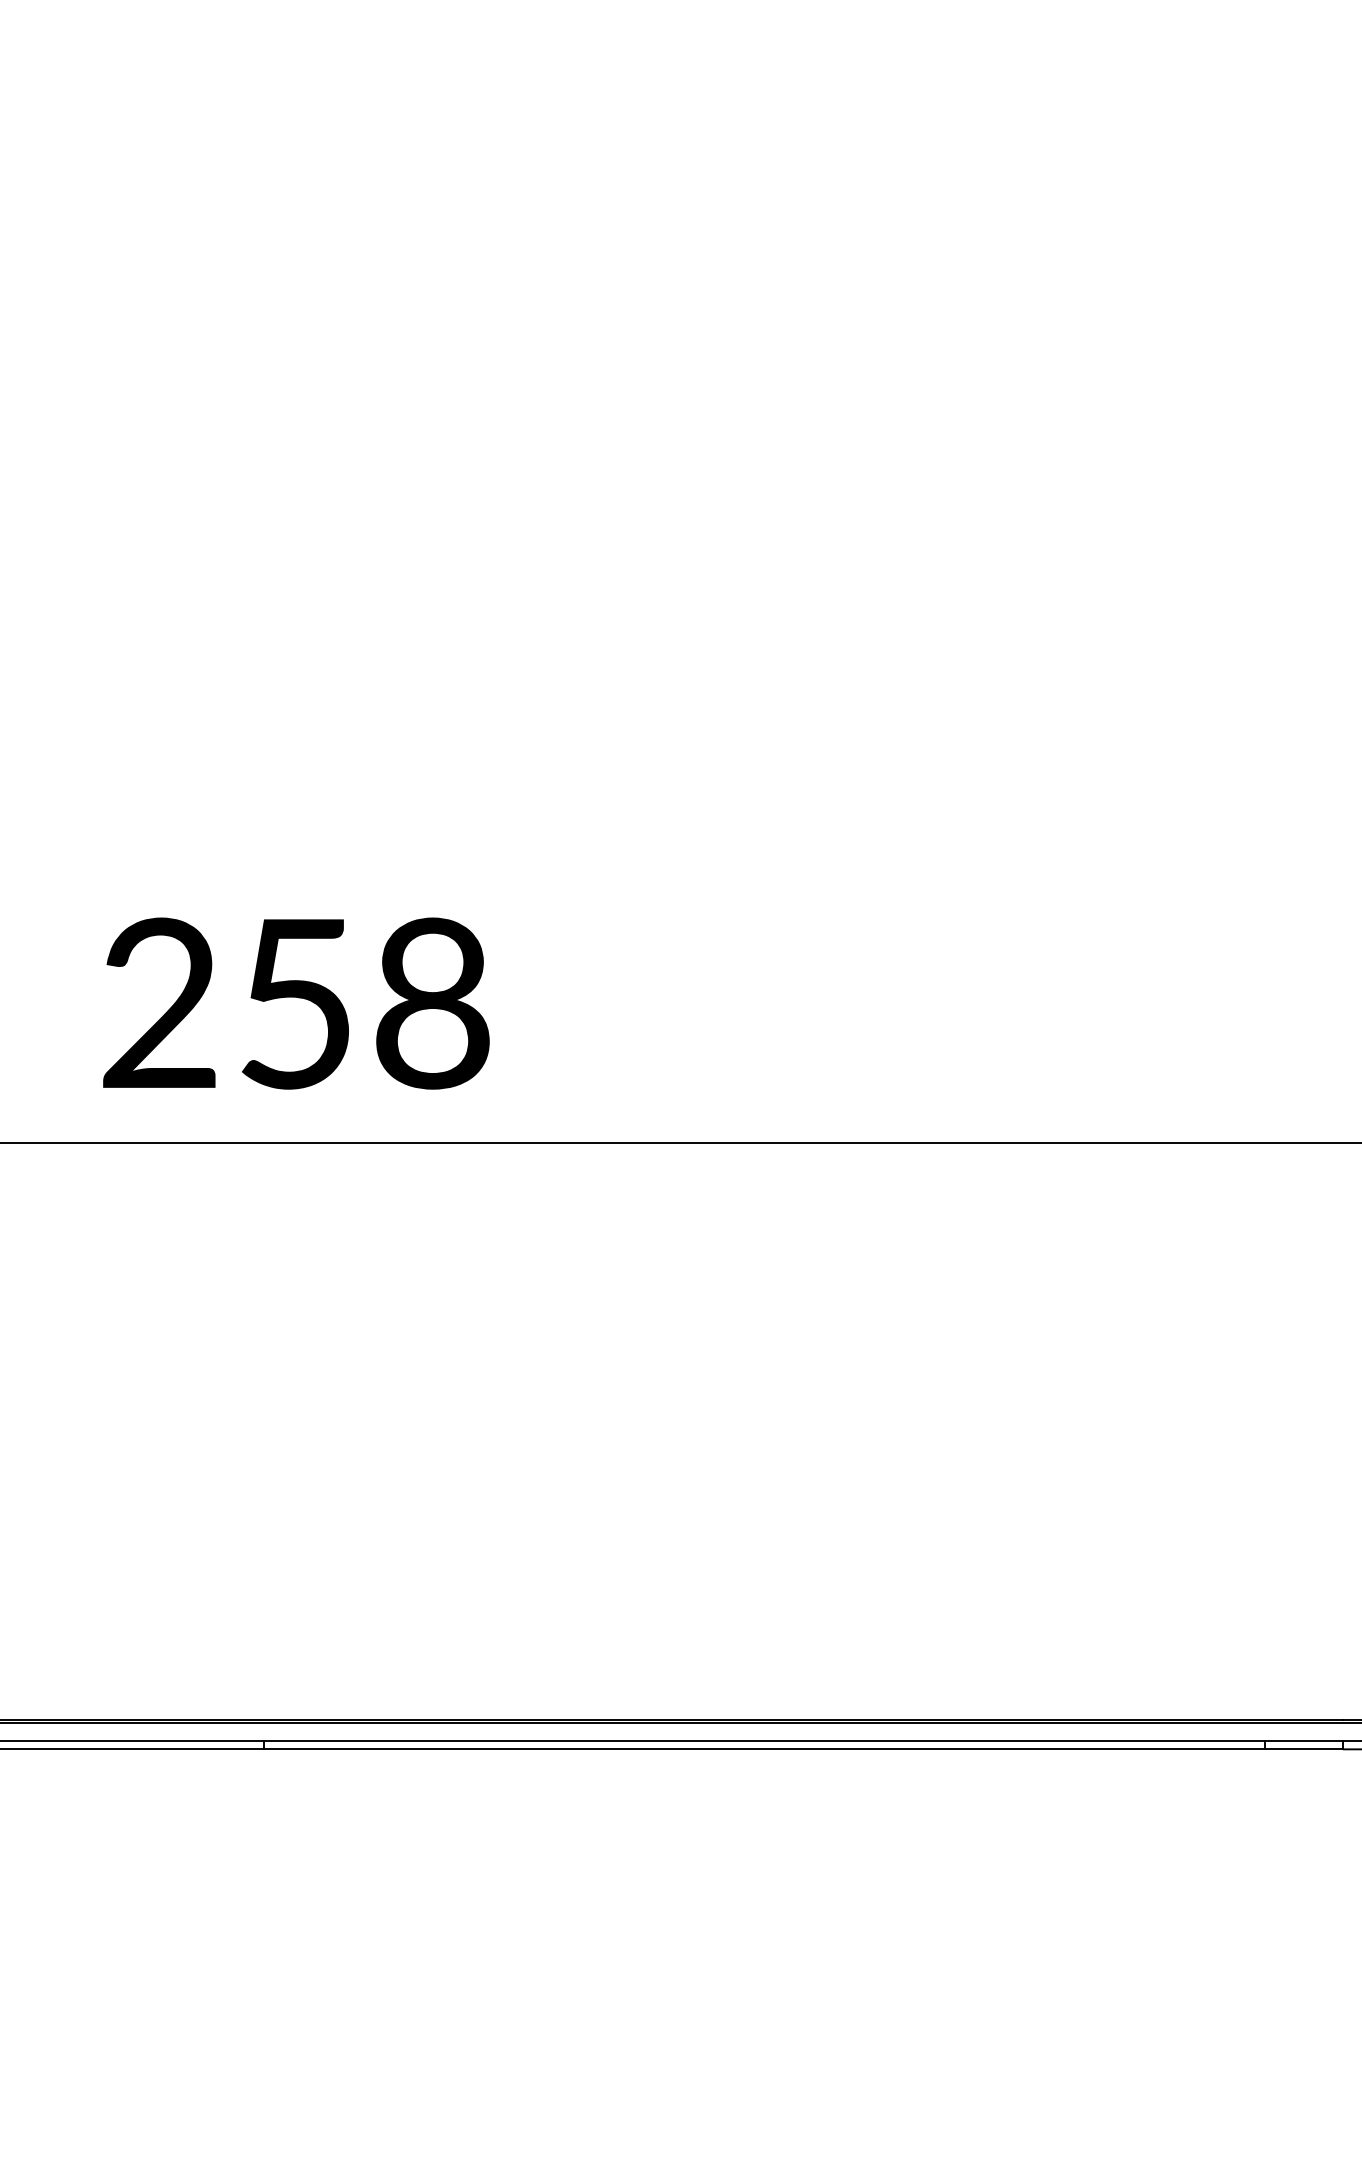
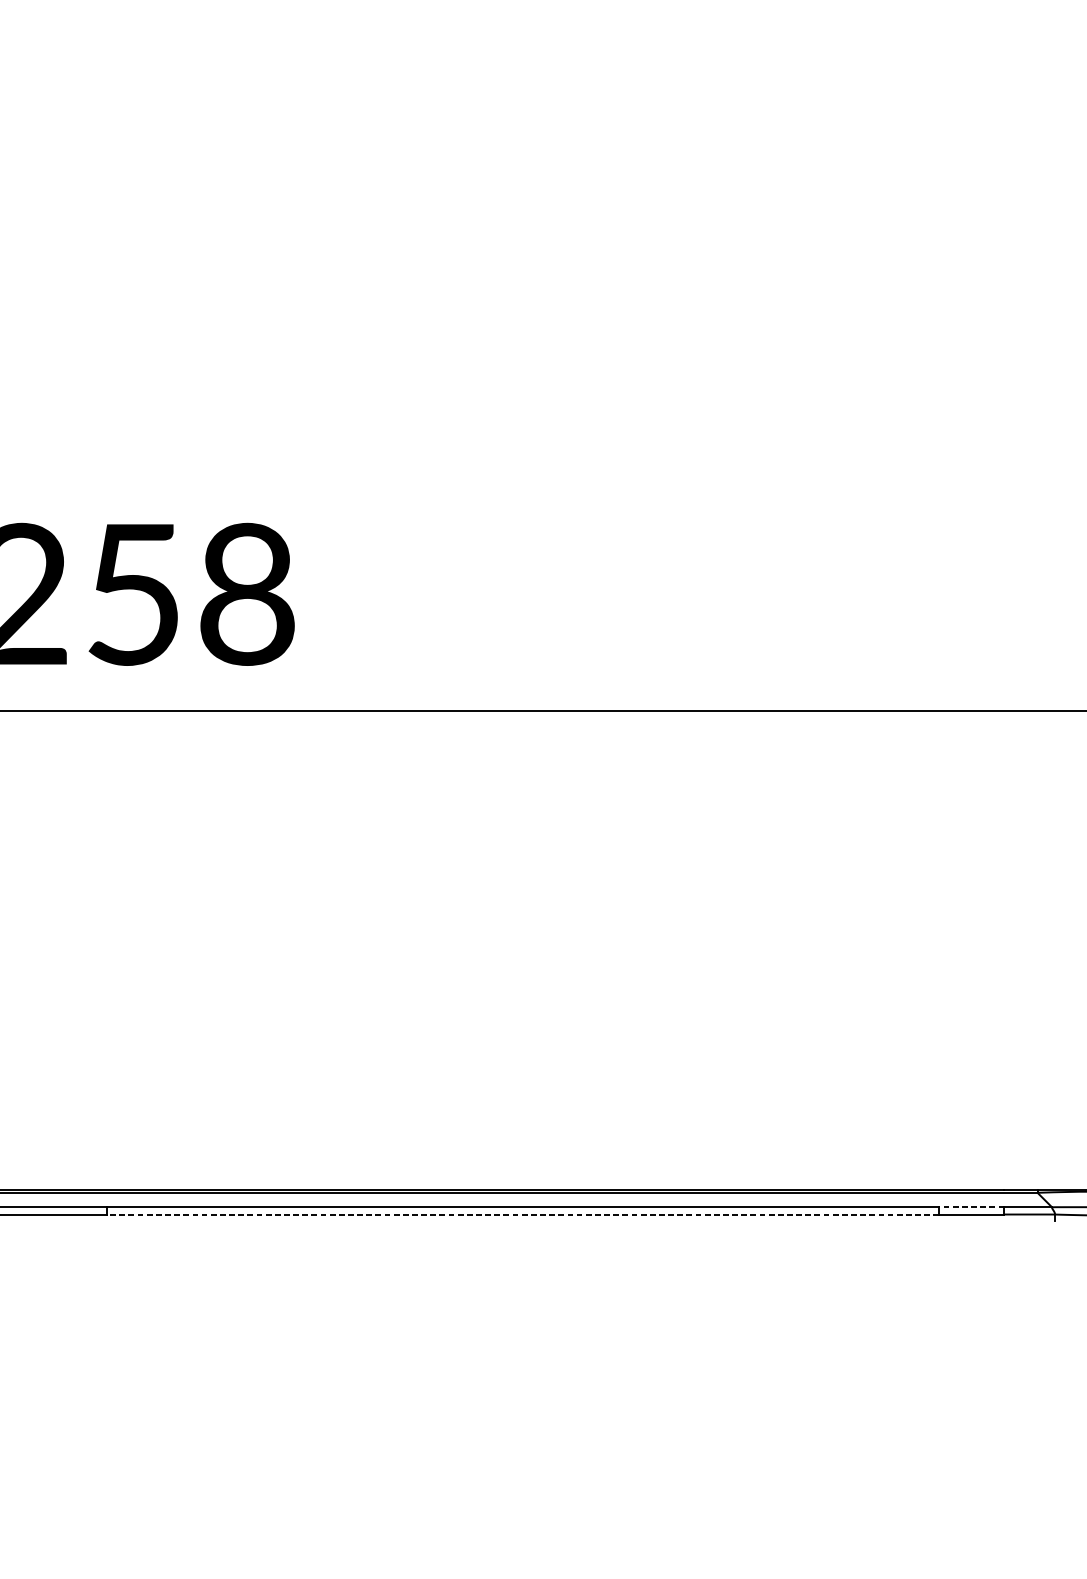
line: (1303, 1740) -> (971, 1207), solid -> dashed
line: (763, 1749) -> (522, 1214), solid -> dashed

